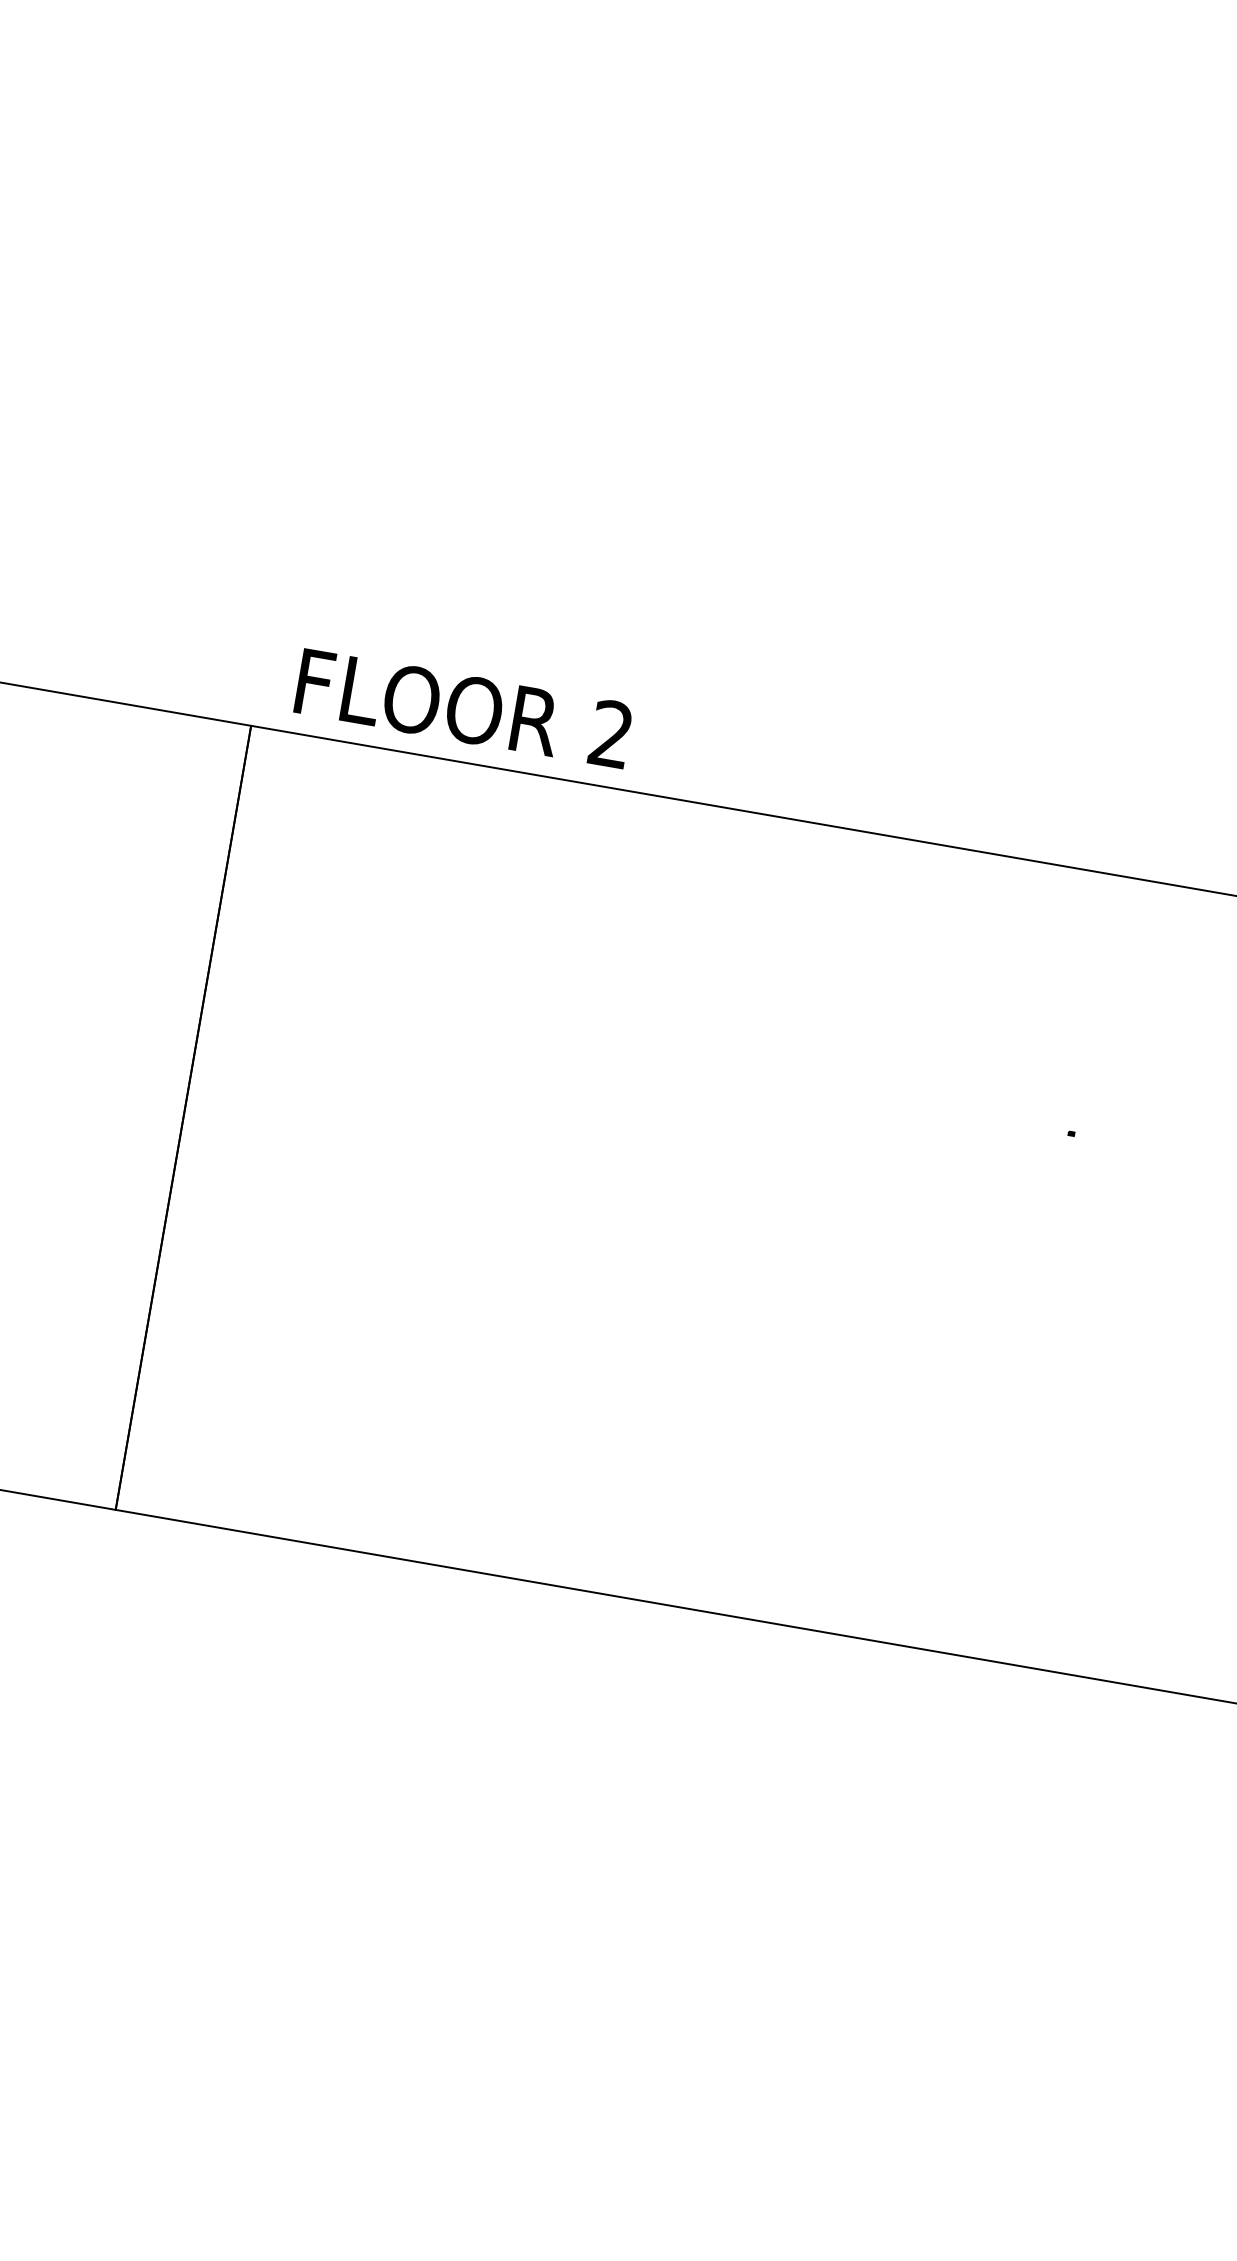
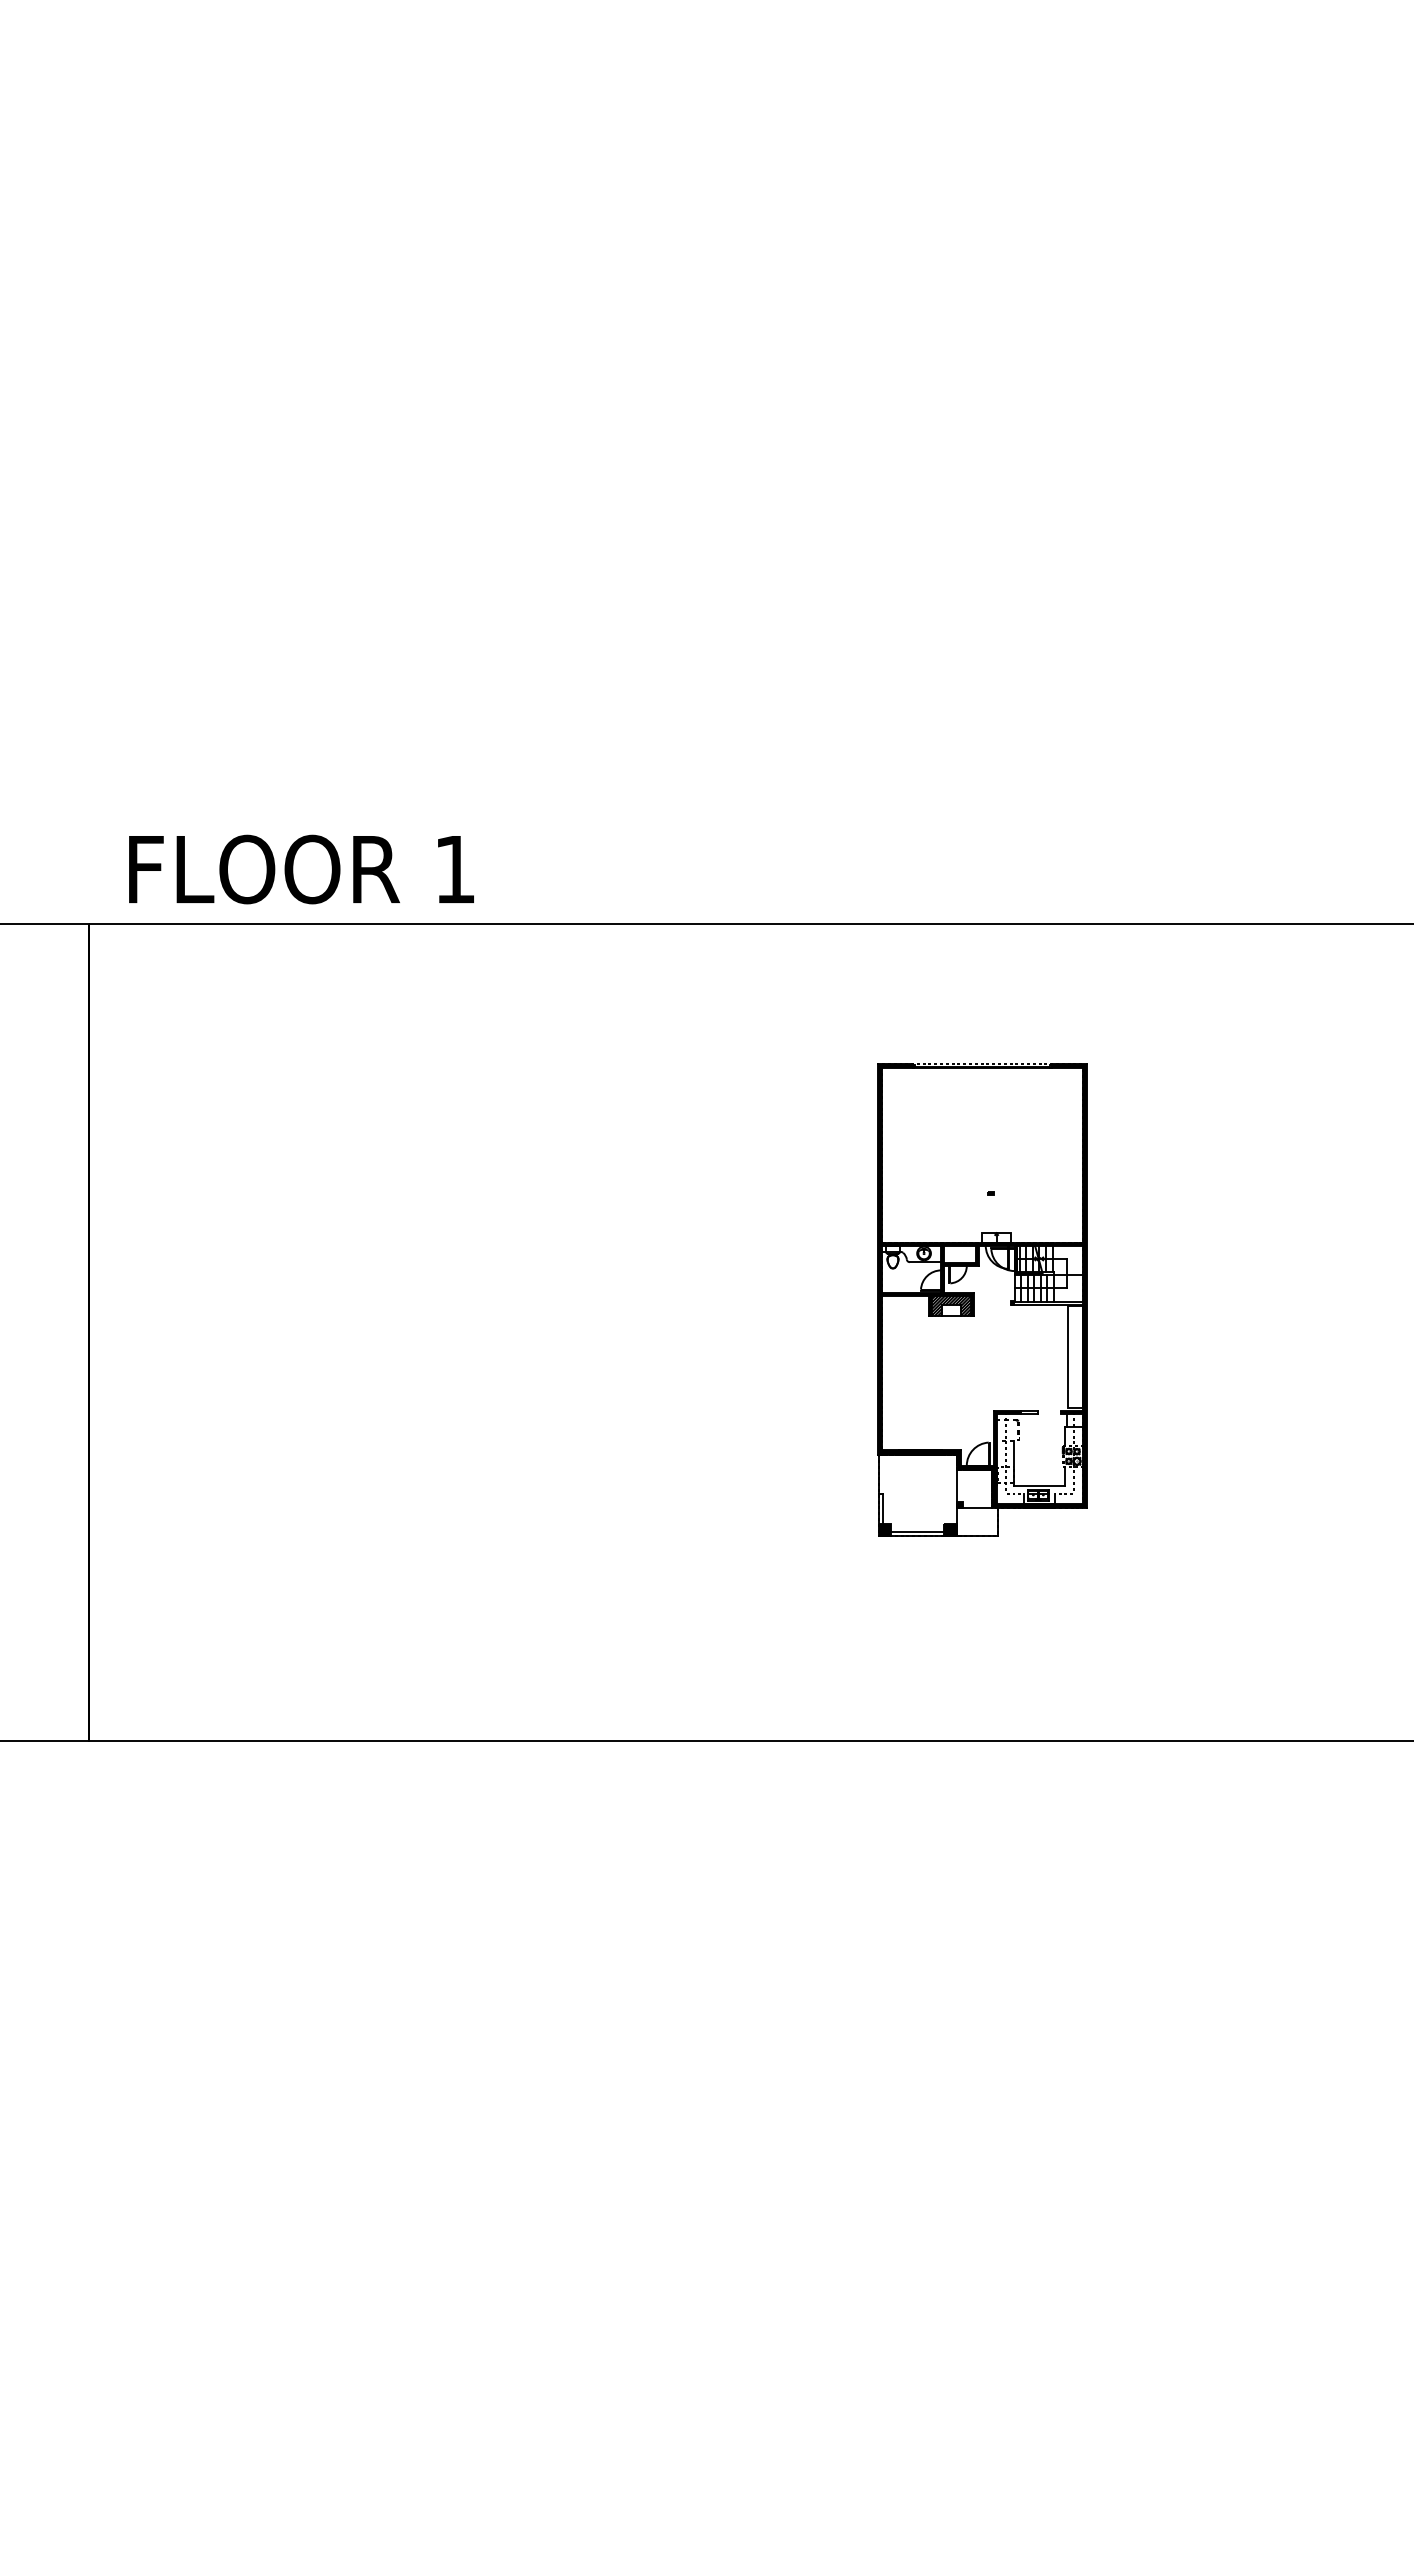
text: (610, 733) -> (454, 868), 2 -> 1
part: (1046, 1234) -> (982, 1299), added

